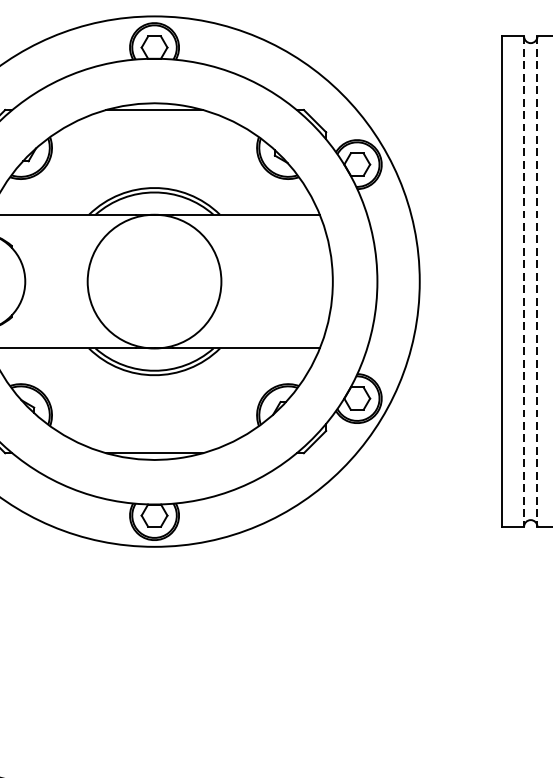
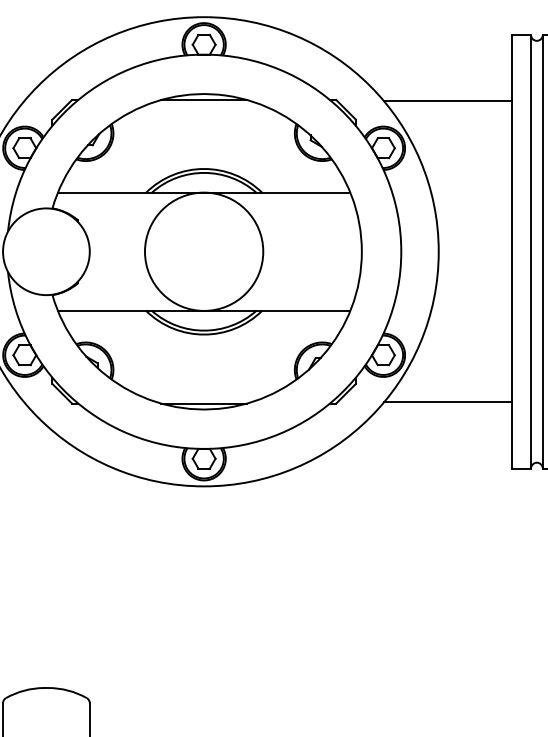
line: (429, 111) -> (447, 101), added
line: (524, 281) -> (531, 251), dashed -> solid
line: (537, 281) -> (542, 251), dashed -> solid
line: (429, 452) -> (447, 402), added

